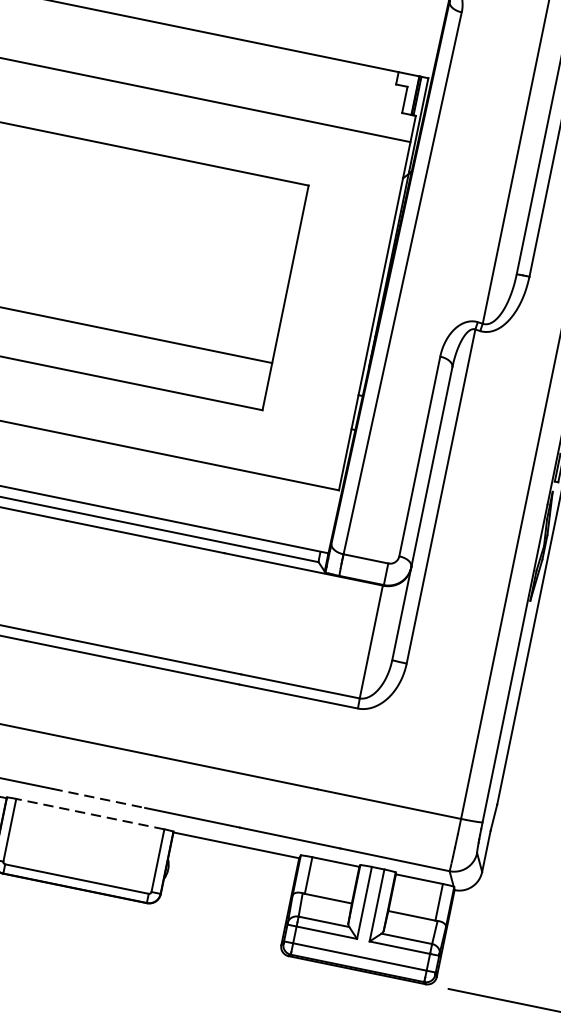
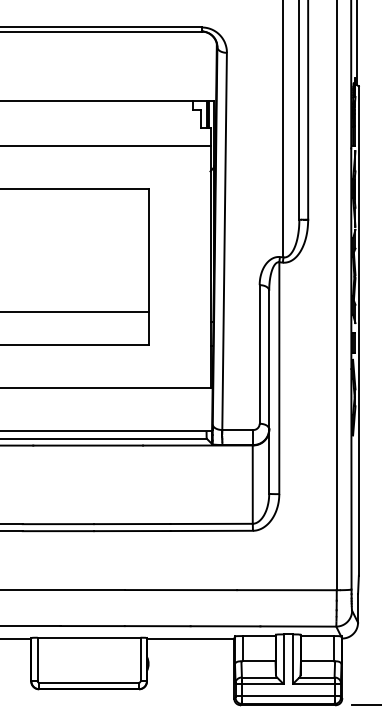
line: (99, 799) -> (93, 626), dashed -> solid
line: (89, 813) -> (88, 637), dashed -> solid

